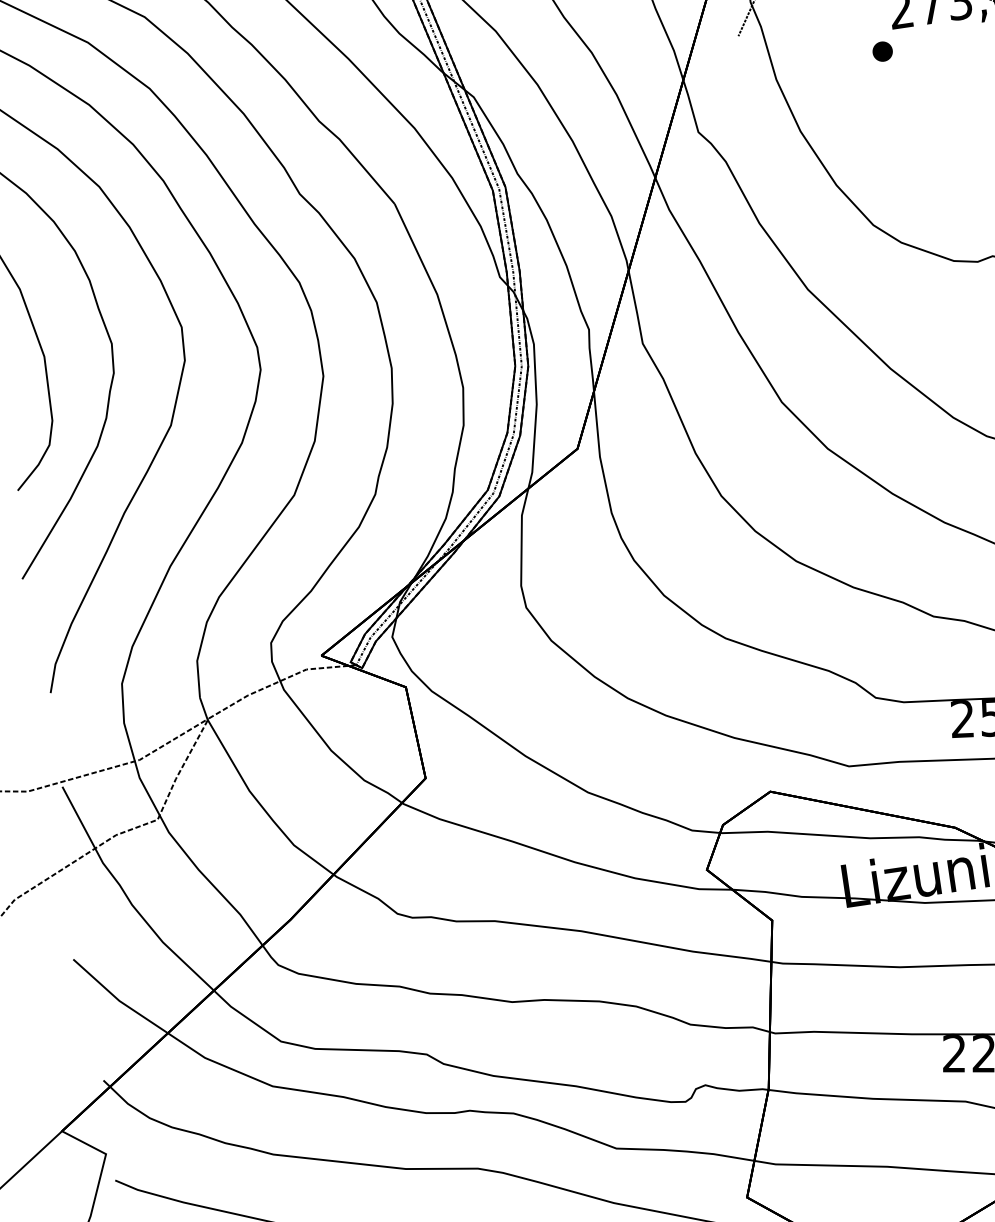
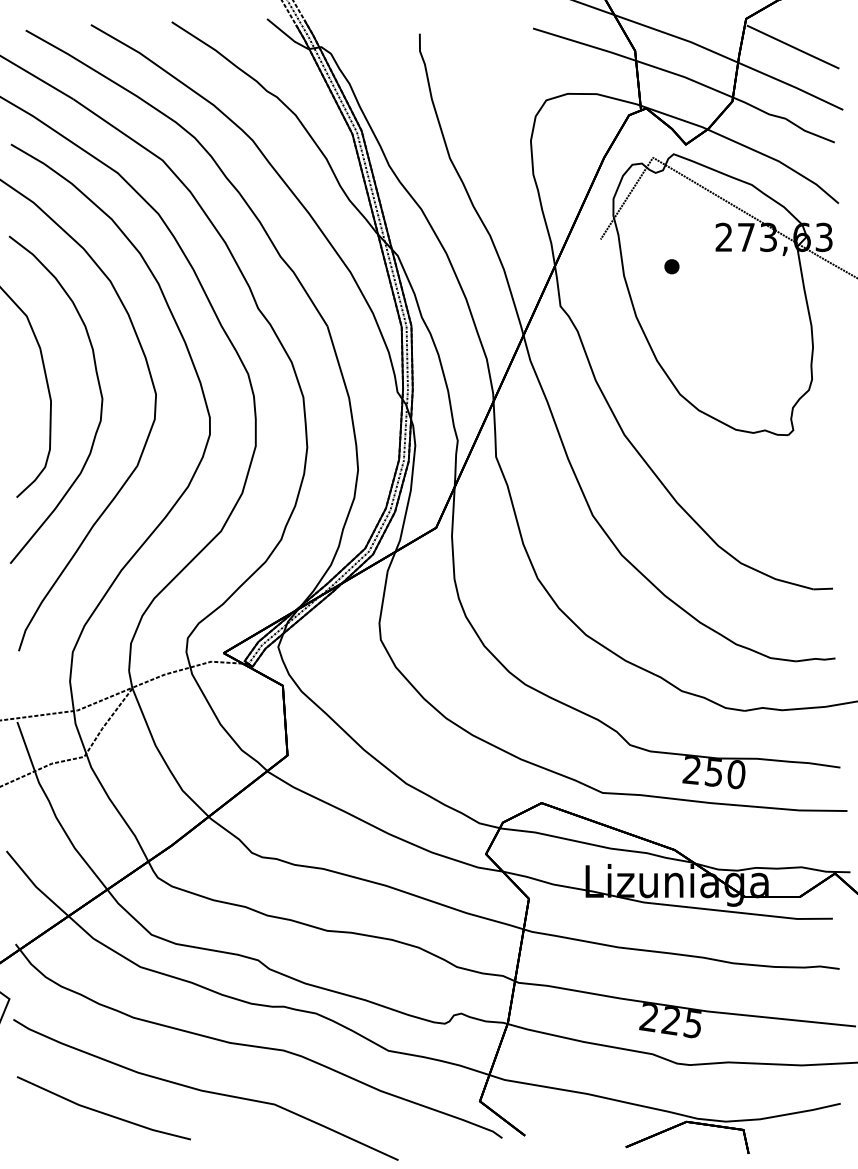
part: (882, 51) -> (671, 266), moved

